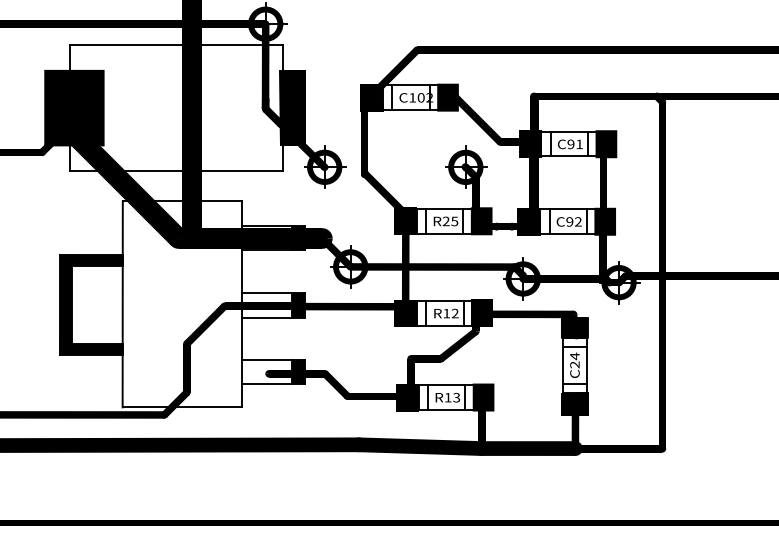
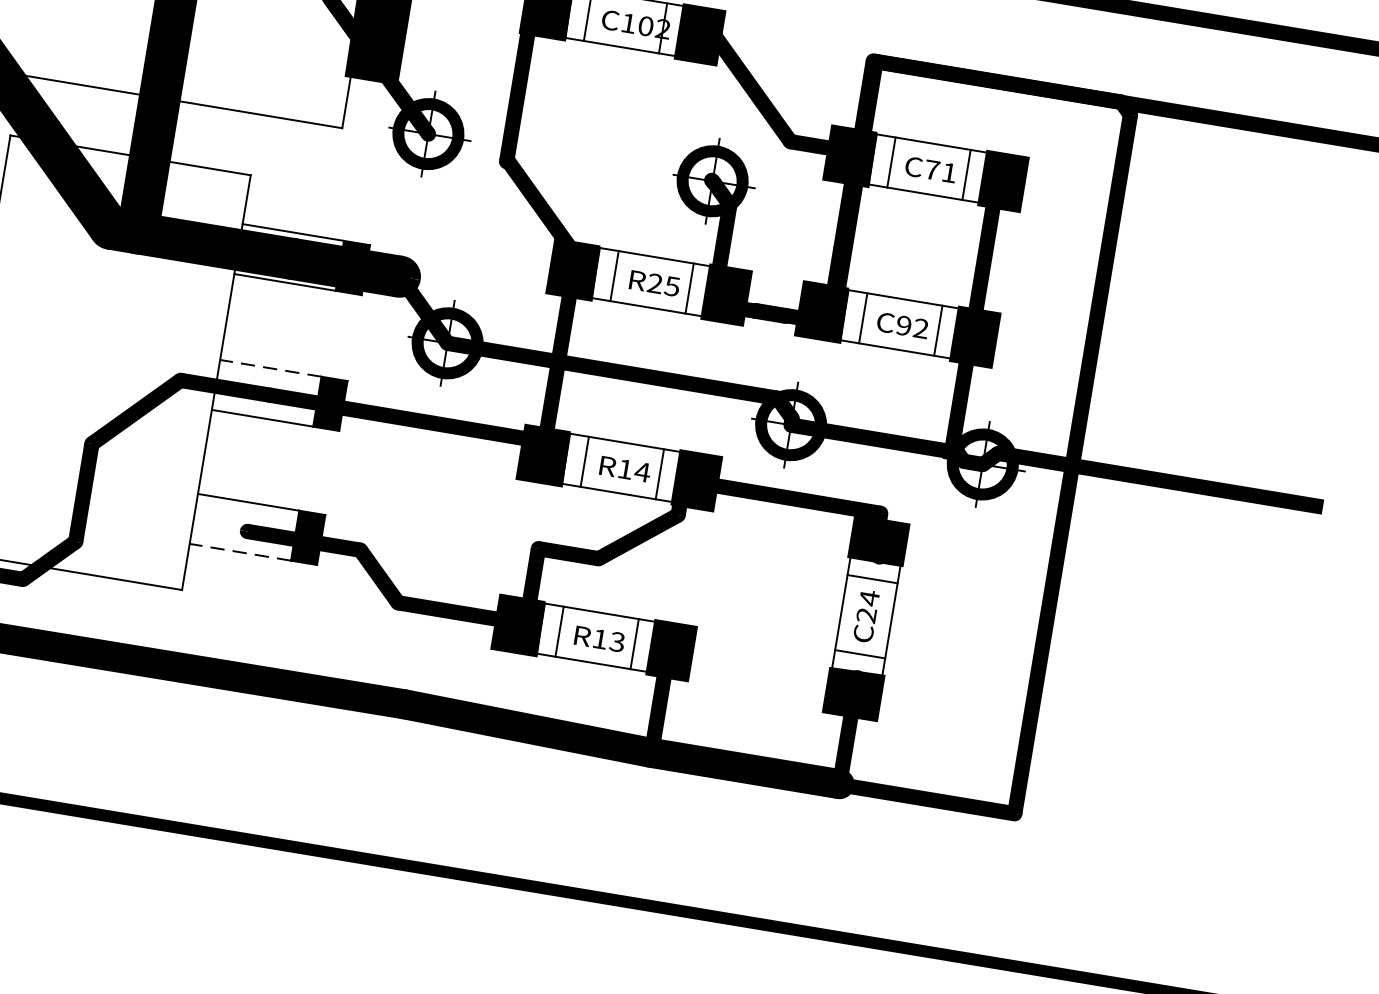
text: (570, 144) -> (931, 170), 91 -> 71
line: (266, 293) -> (269, 368), solid -> dashed
text: (455, 313) -> (643, 472), R12 -> R14
line: (266, 384) -> (238, 552), solid -> dashed

